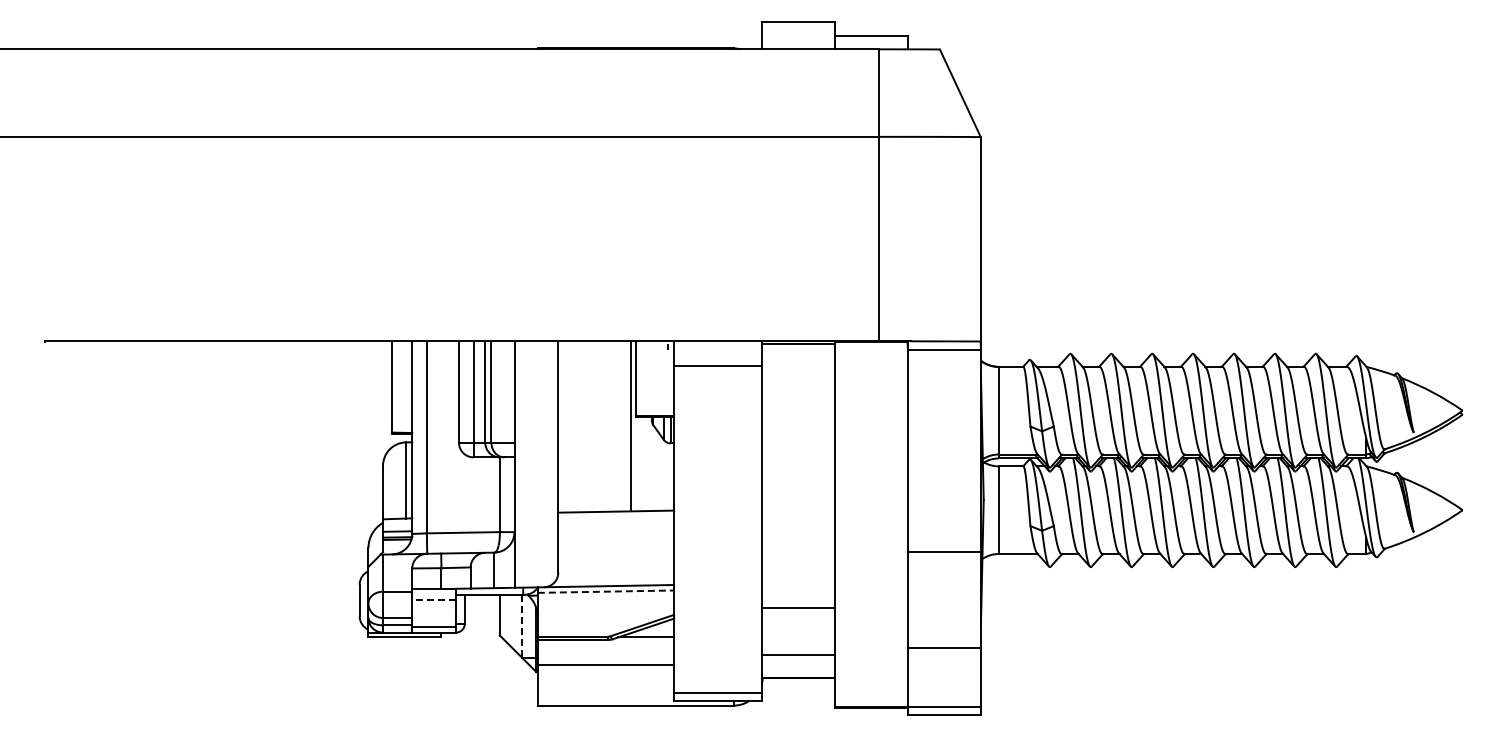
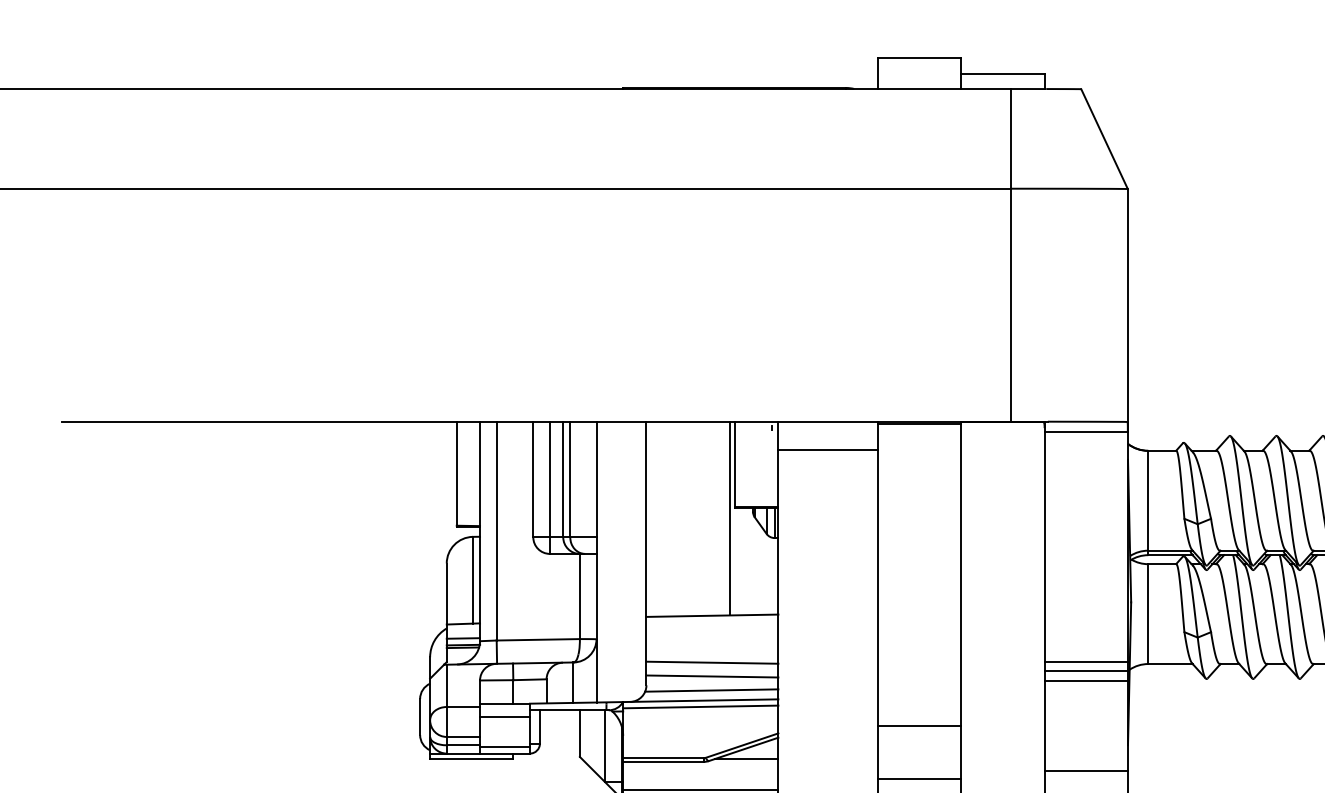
line: (616, 552) -> (712, 662), added
line: (943, 560) -> (1085, 671), added
line: (616, 564) -> (712, 675), added
line: (943, 569) -> (1085, 681), added
line: (615, 577) -> (711, 690), added
line: (606, 591) -> (701, 706), dashed -> solid
line: (434, 600) -> (505, 717), dashed -> solid
line: (522, 626) -> (605, 746), dashed -> solid

